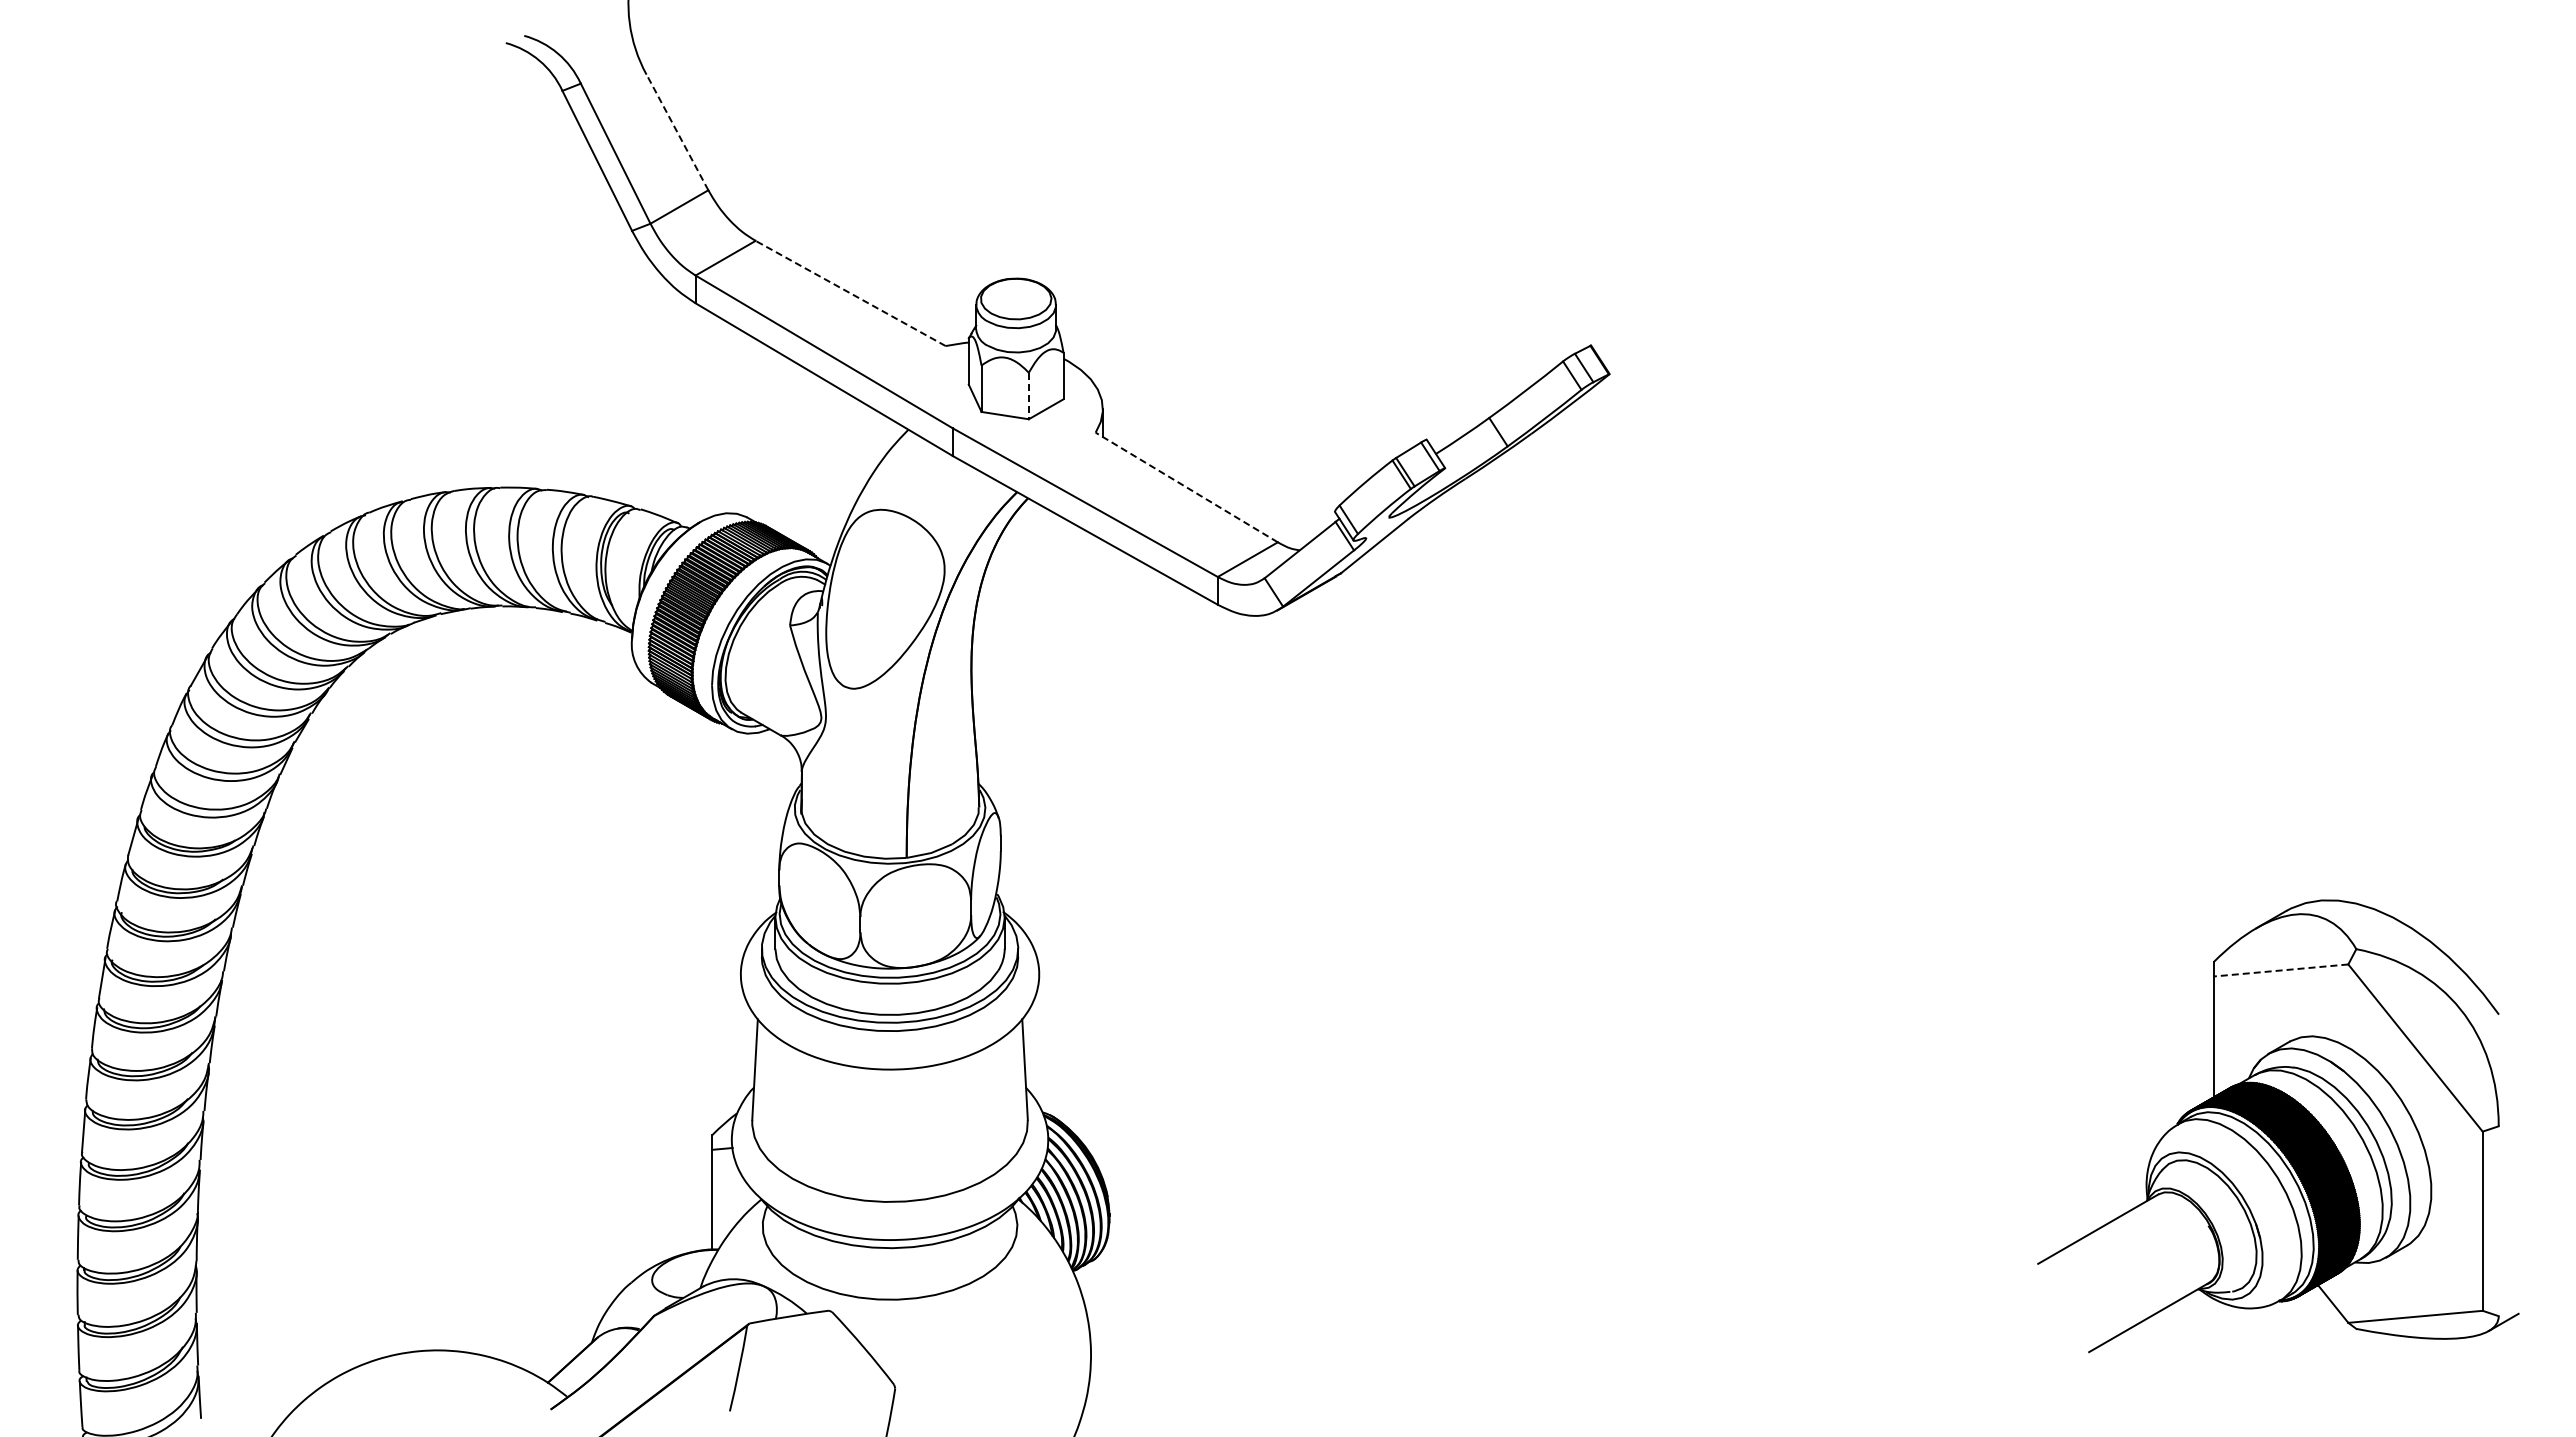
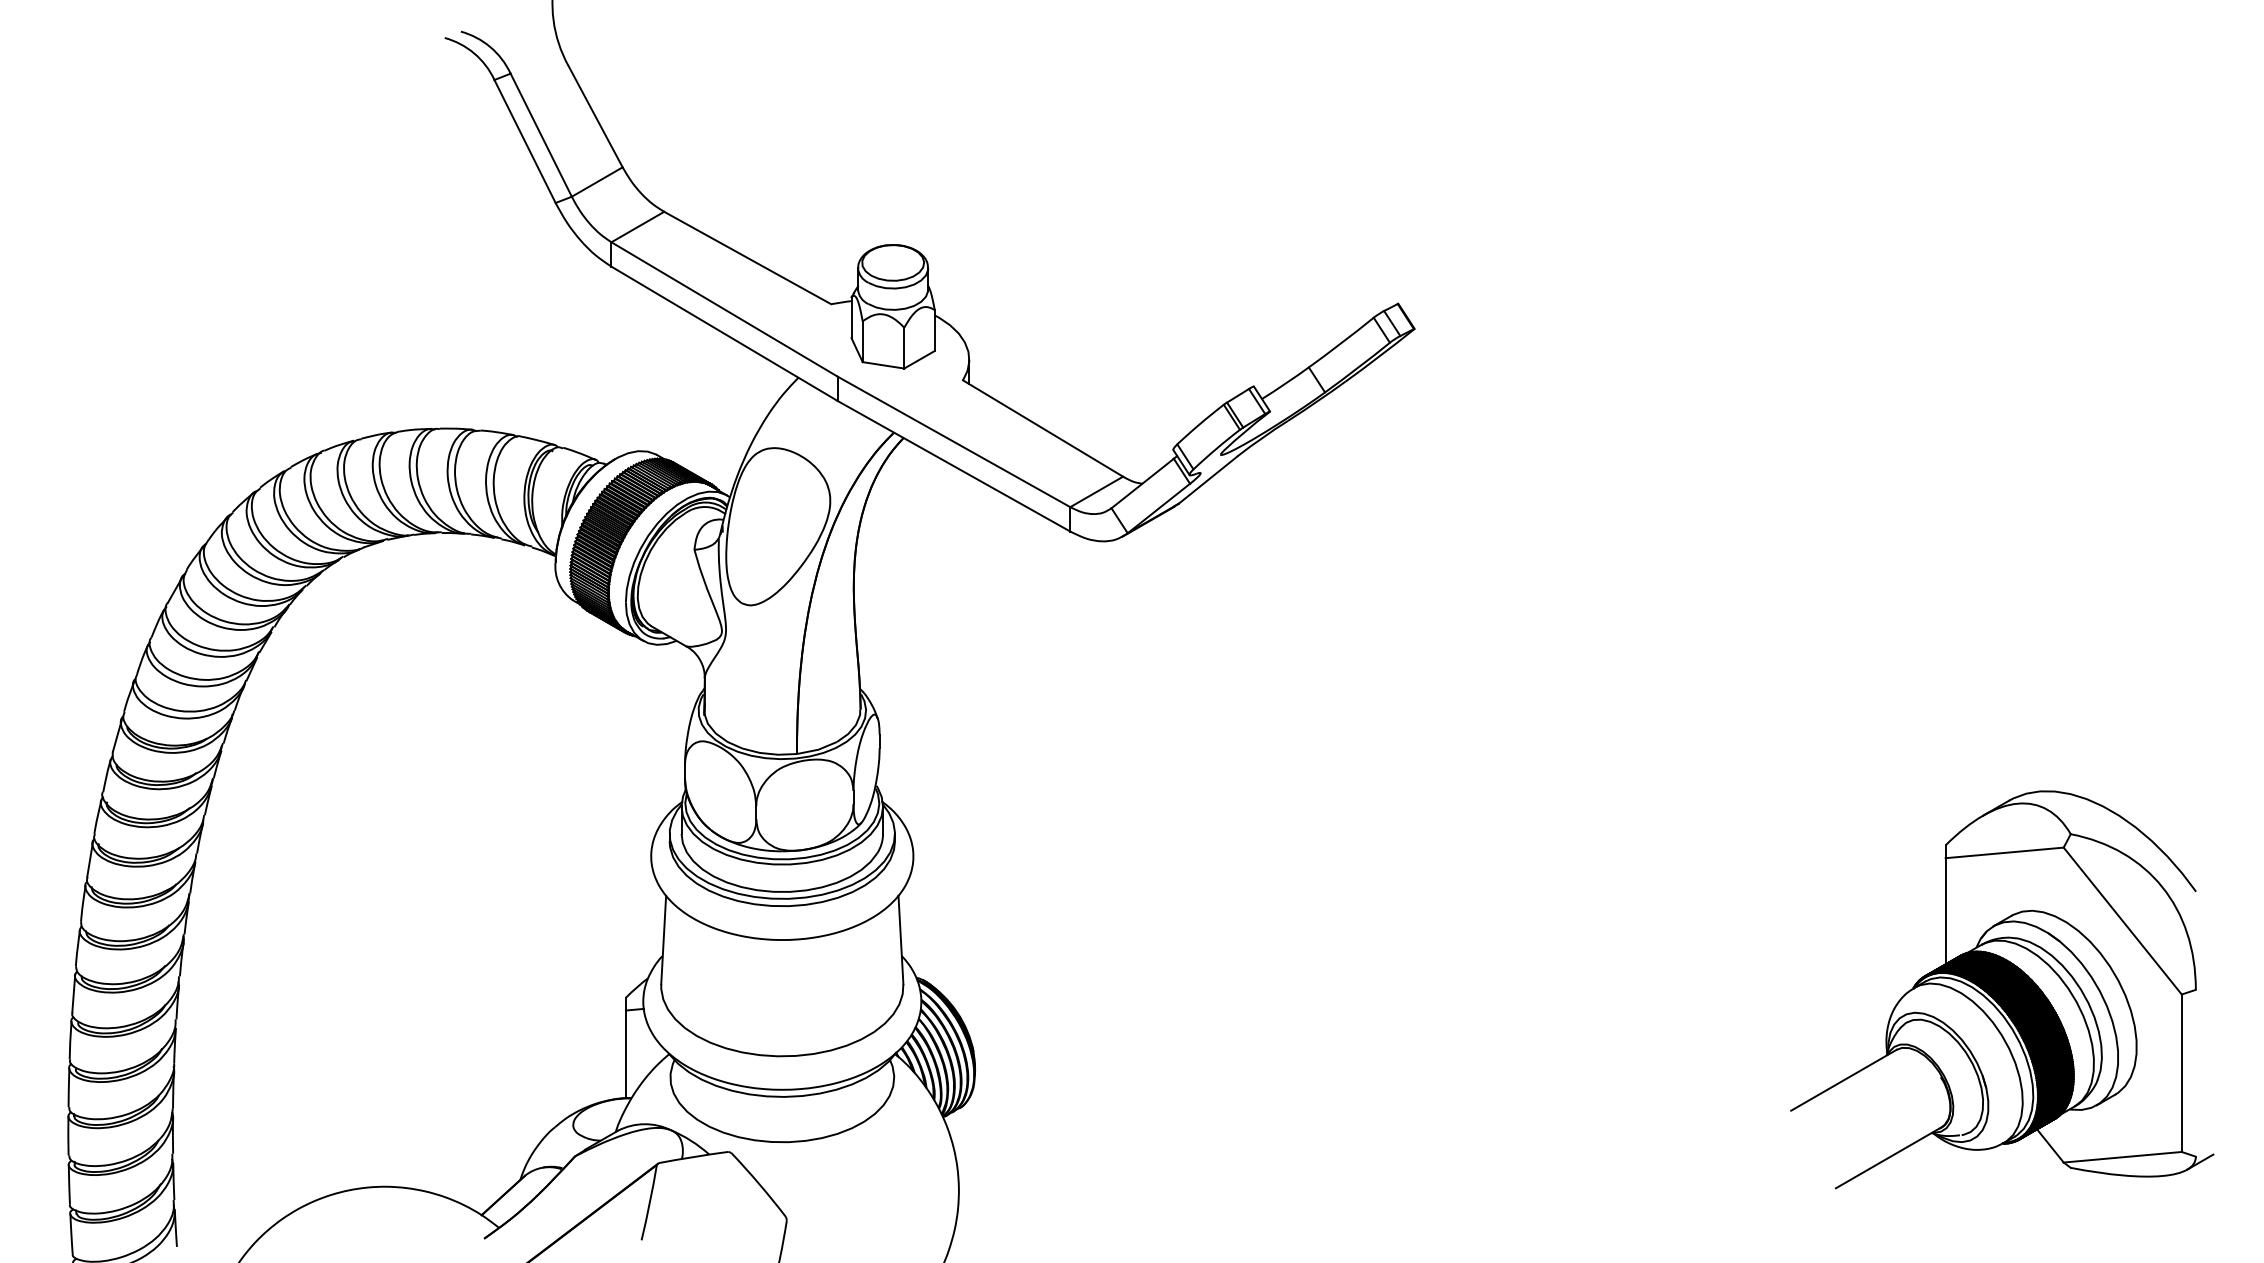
line: (677, 132) -> (595, 116), dashed -> solid
line: (850, 293) -> (747, 258), dashed -> solid
line: (1028, 396) -> (903, 348), dashed -> solid
line: (1186, 487) -> (1042, 428), dashed -> solid
line: (2280, 970) -> (2004, 852), dashed -> solid

